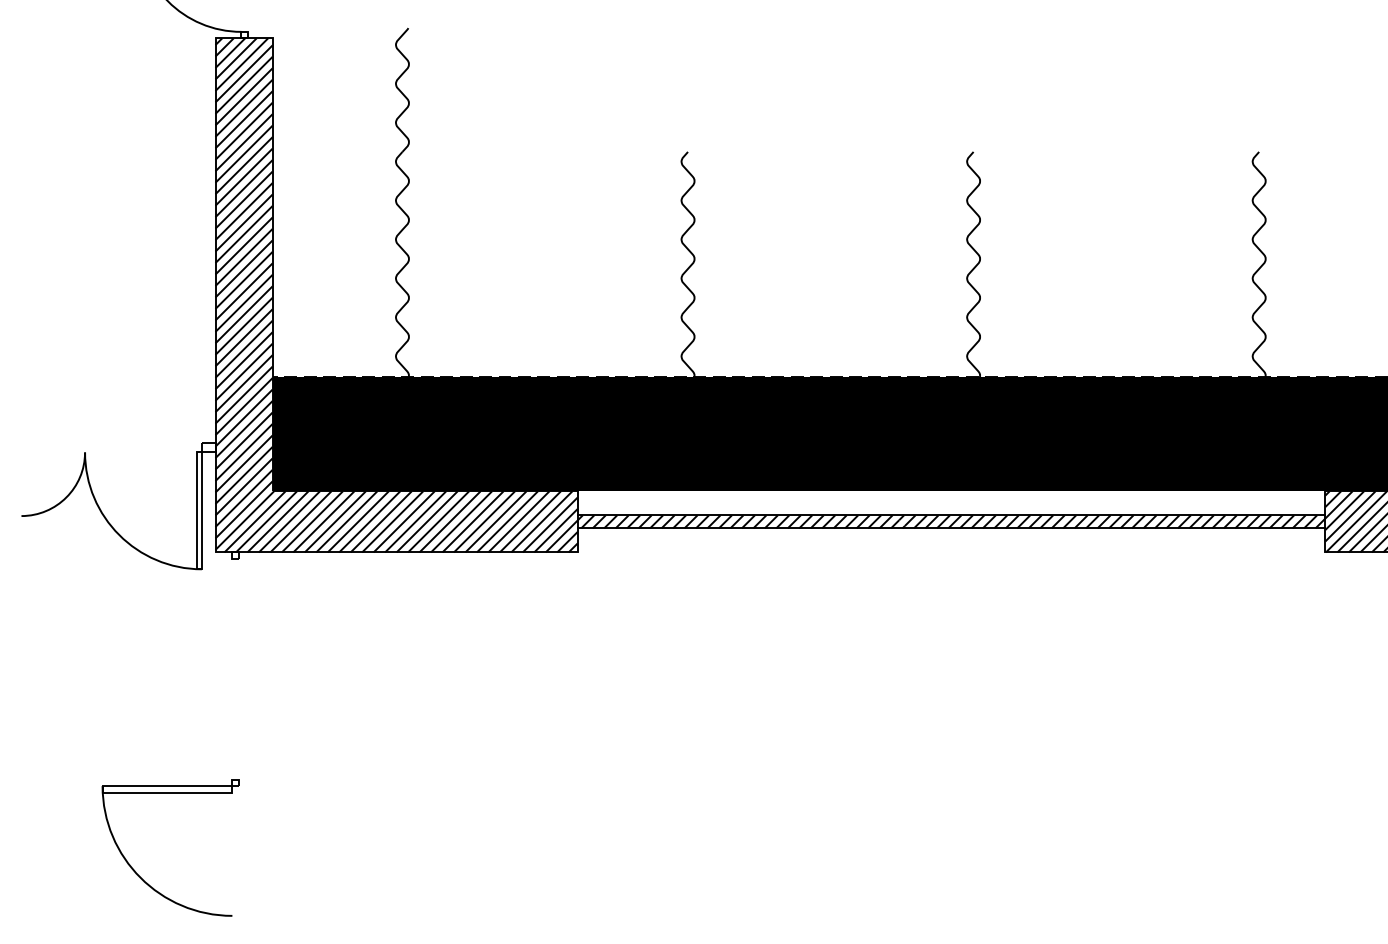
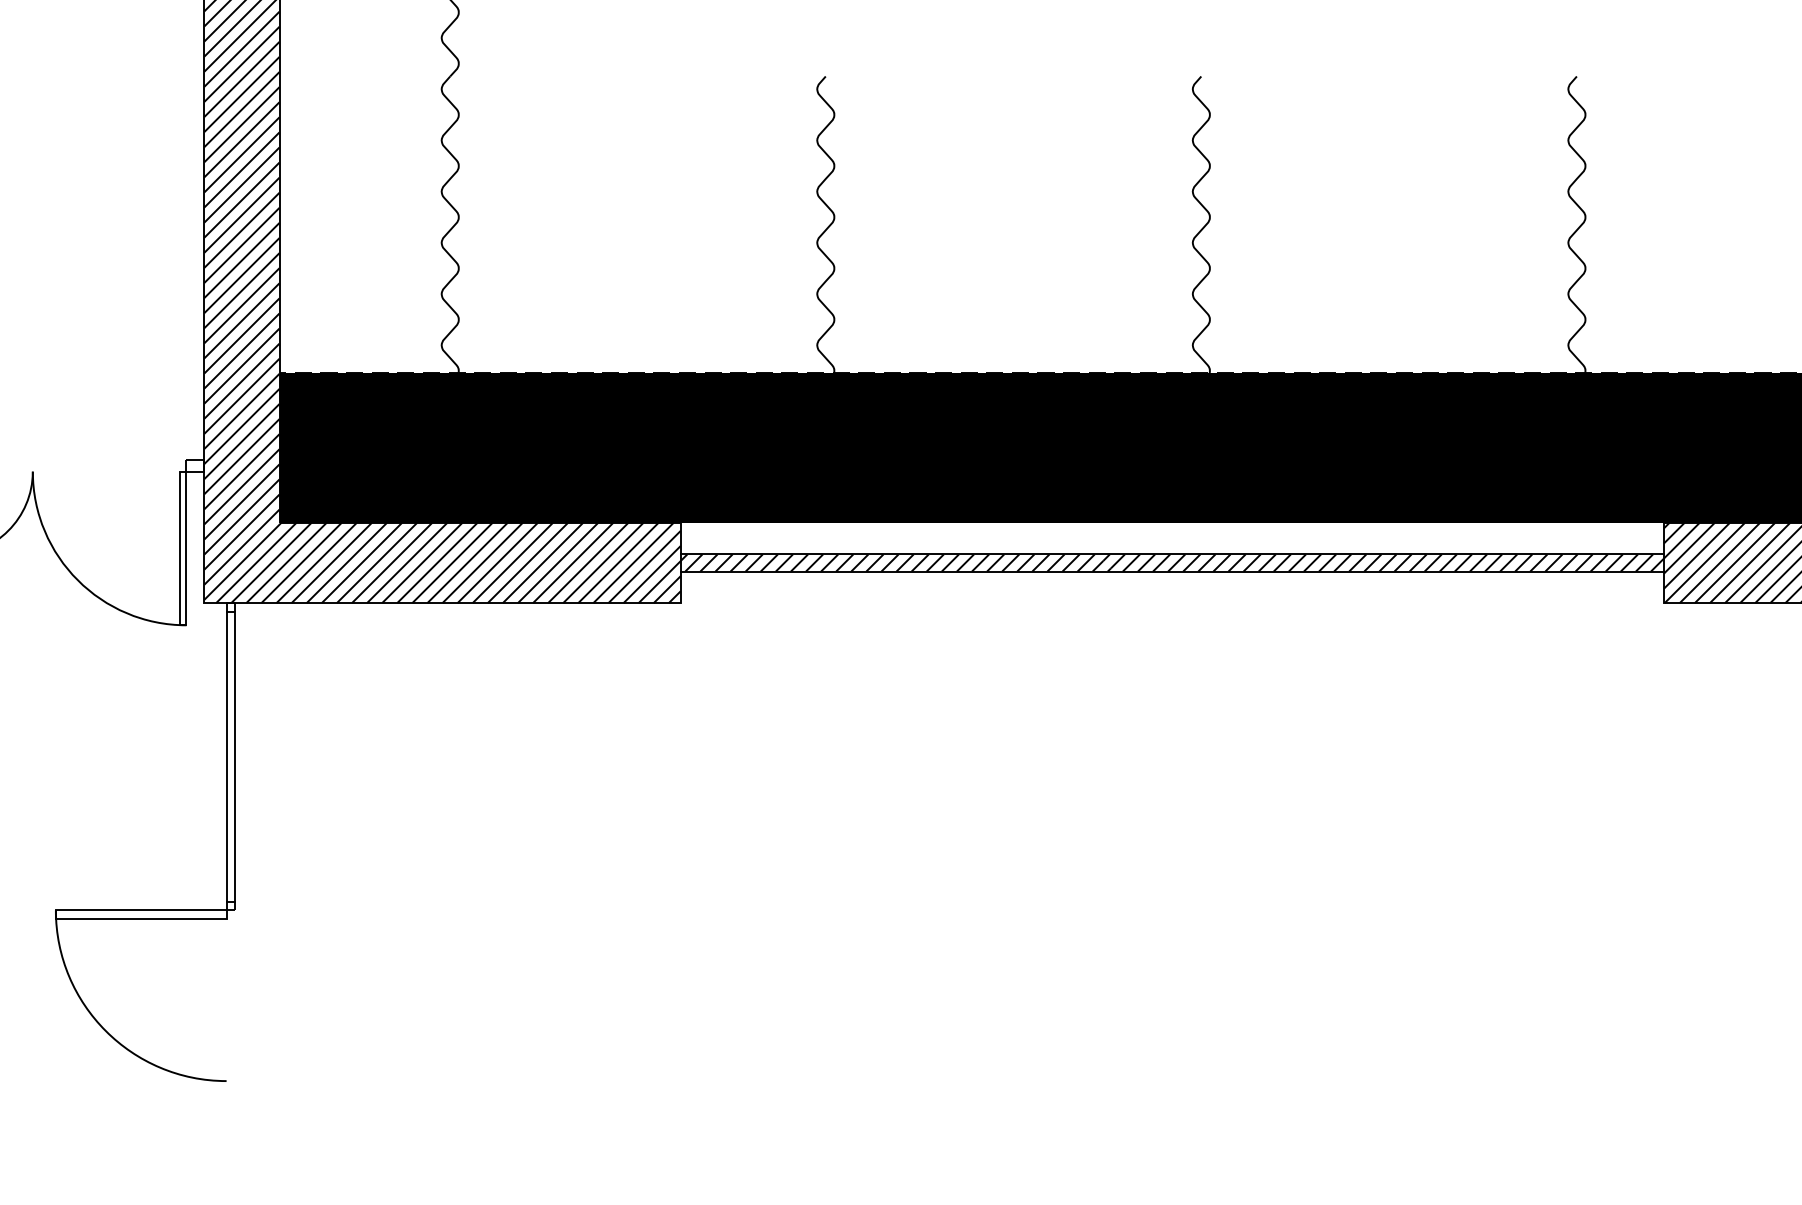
line: (232, 668) -> (226, 755), added
line: (238, 668) -> (234, 755), added

